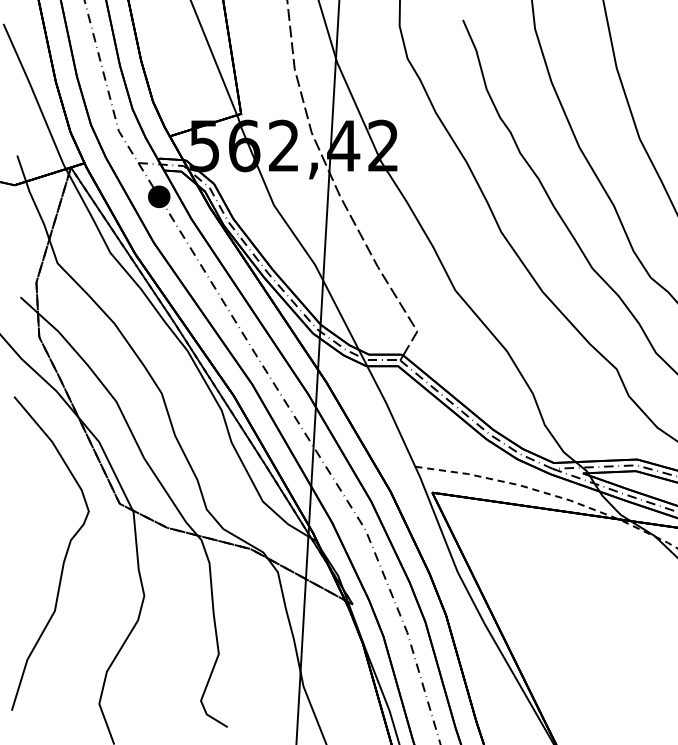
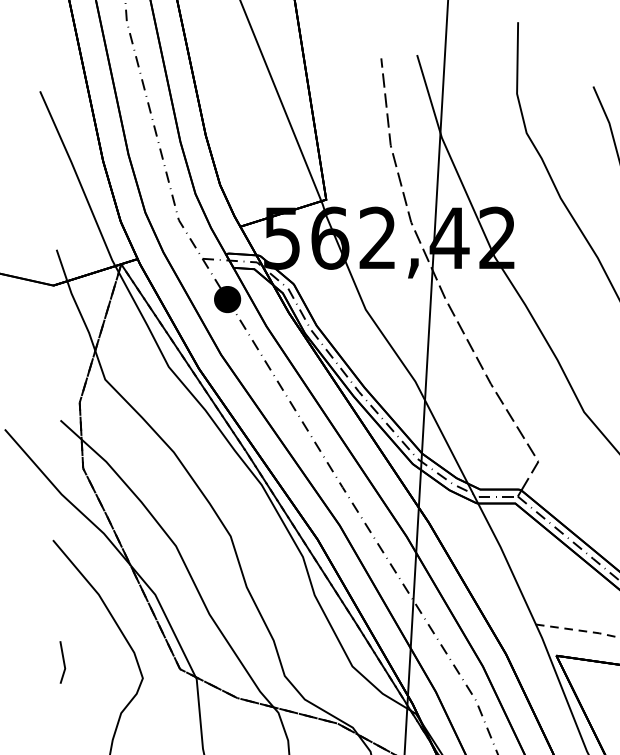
line: (22, 497) -> (62, 661), added

